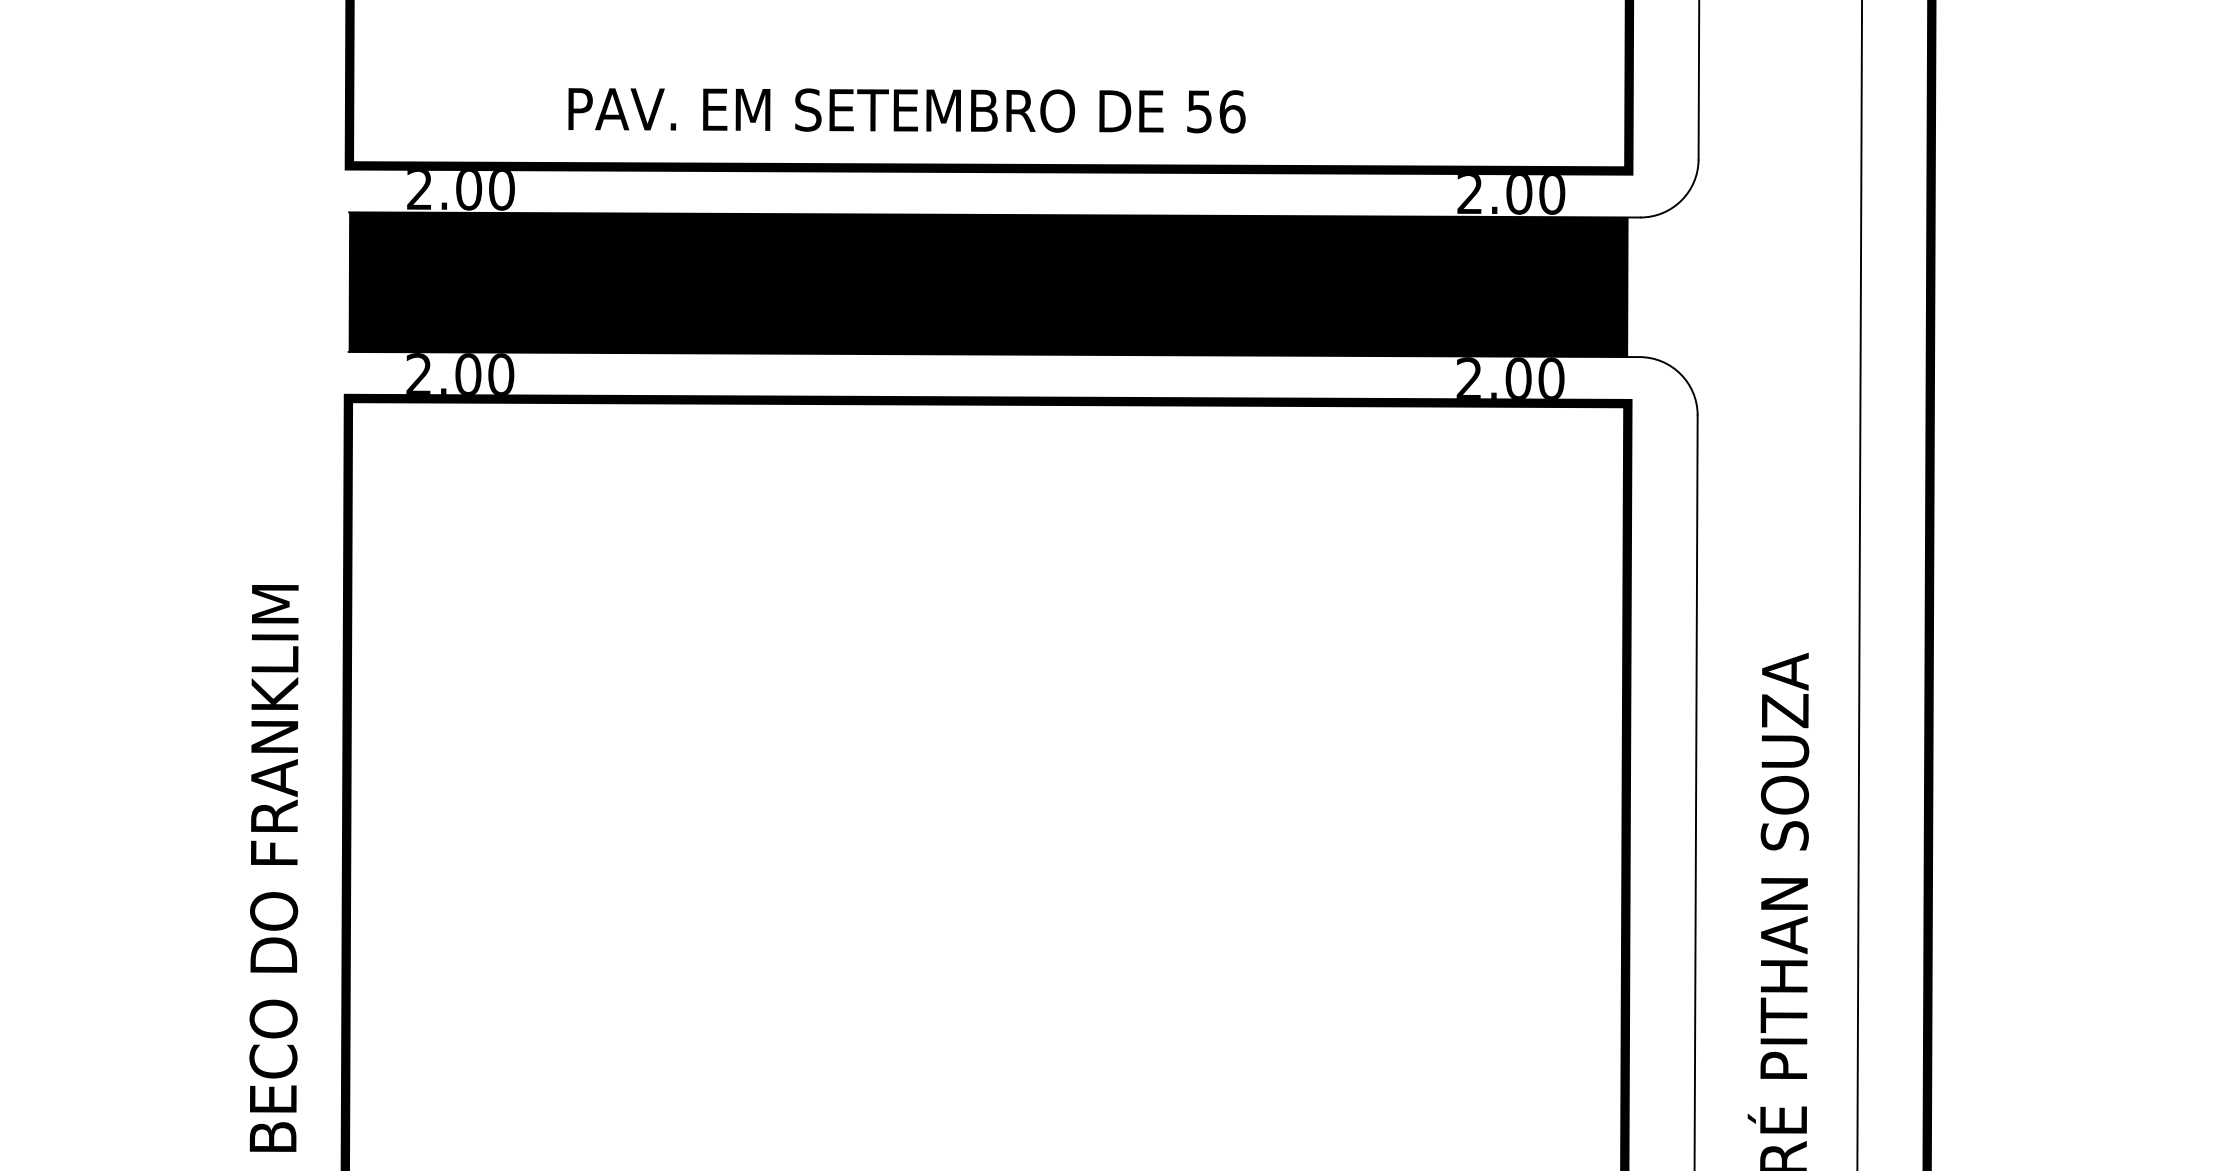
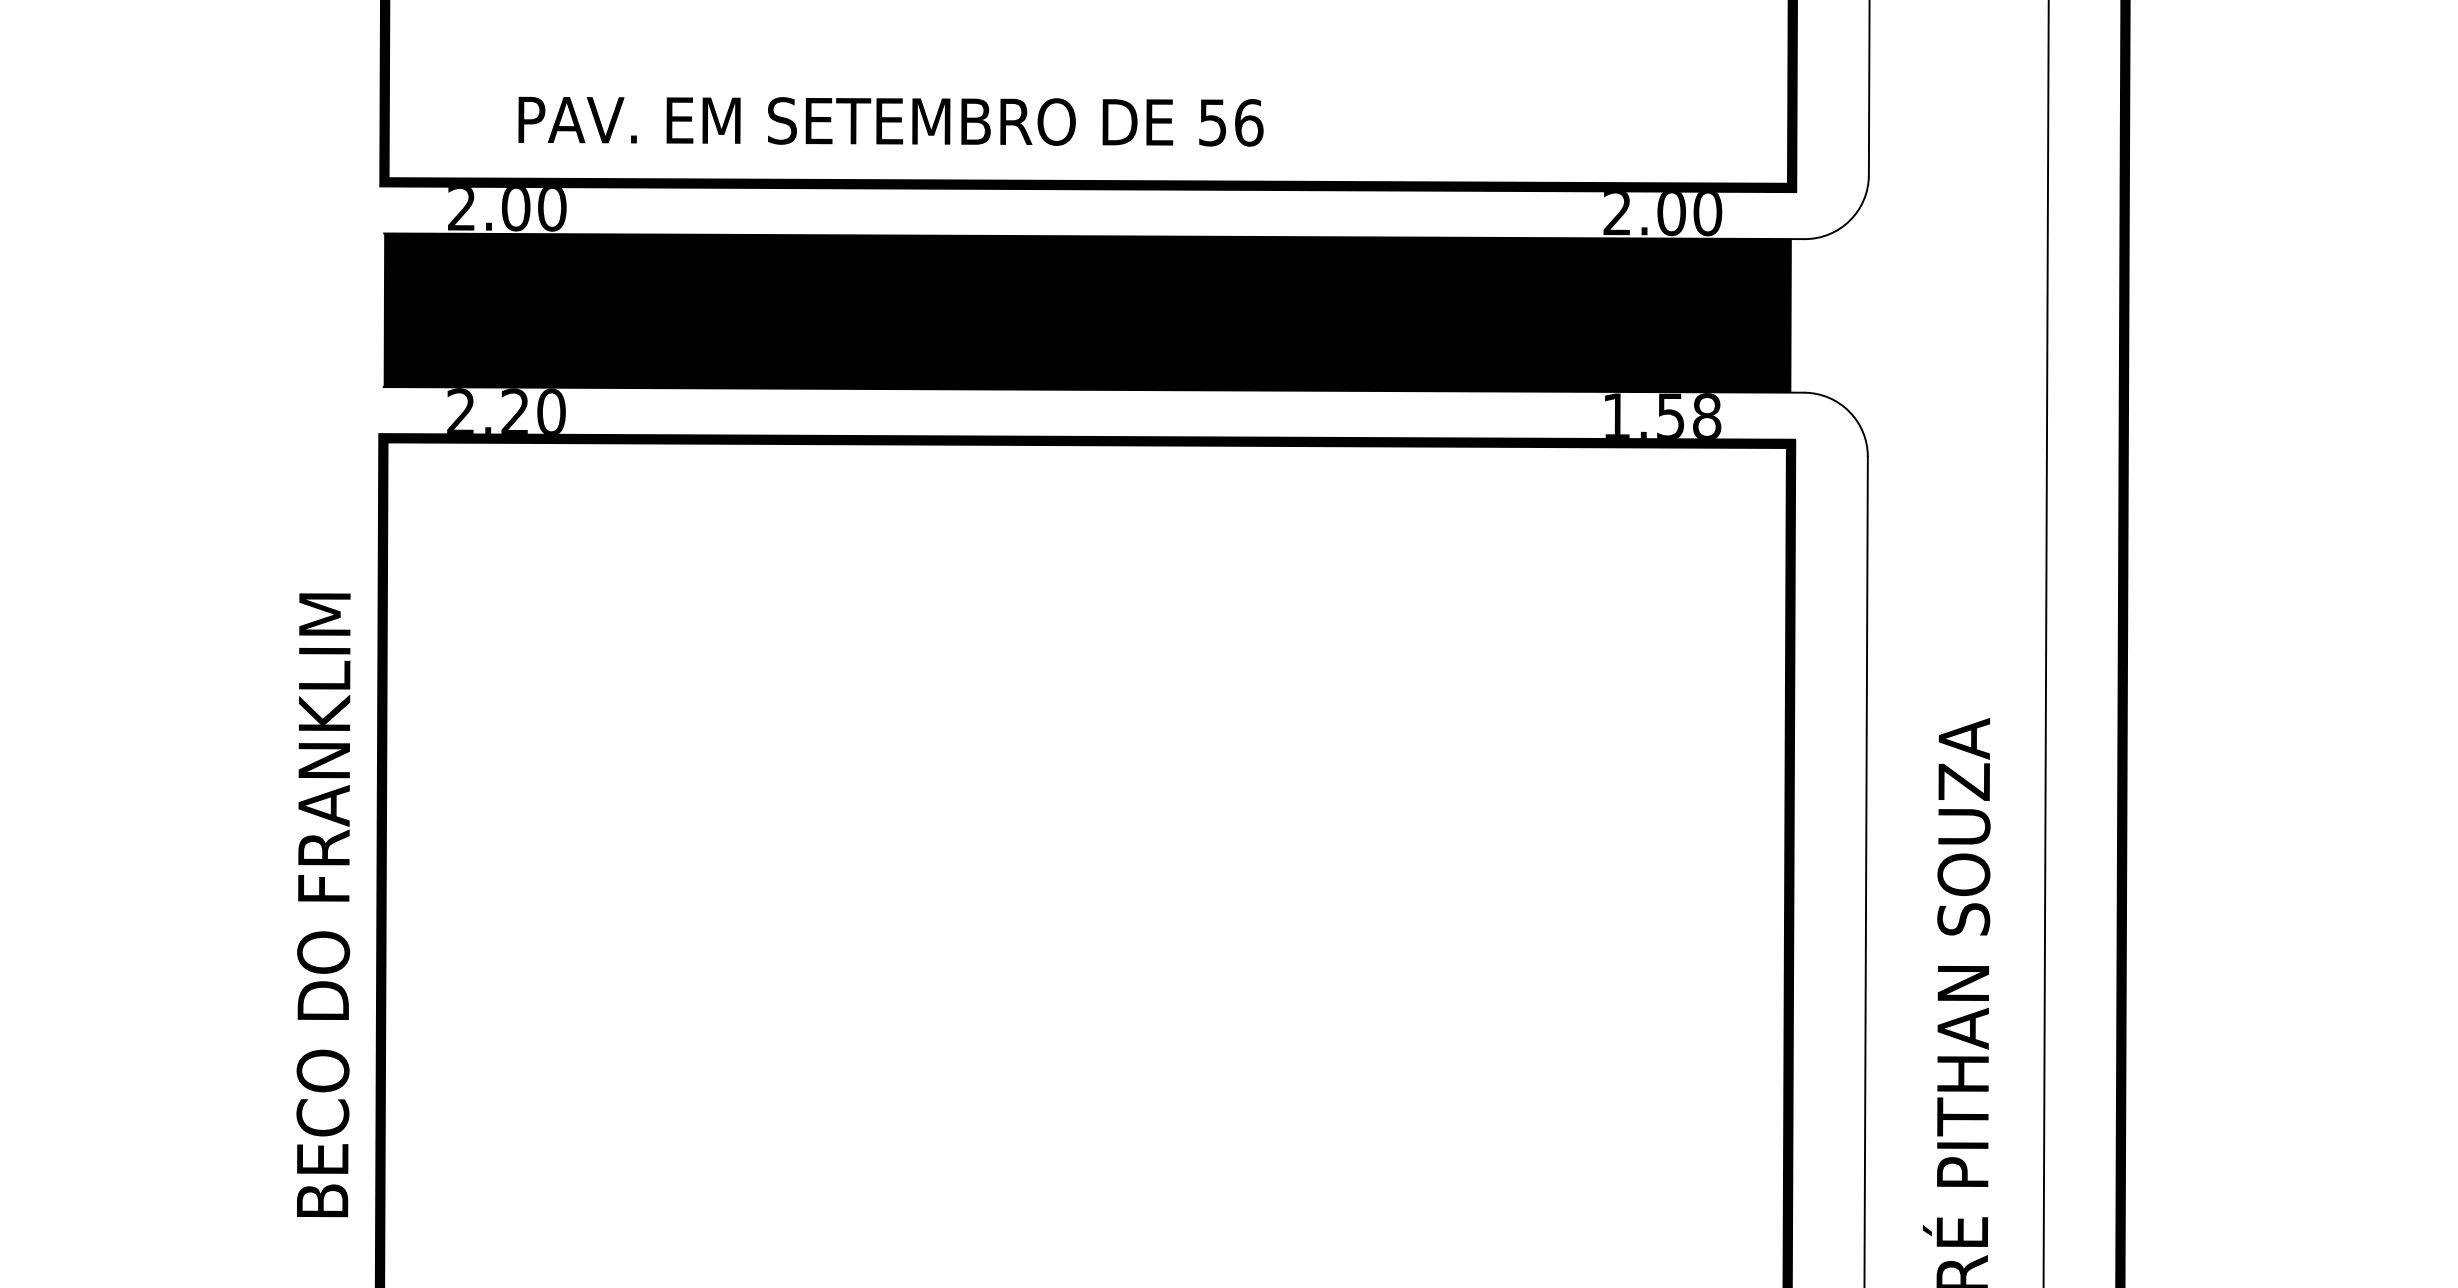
text: (906, 110) -> (890, 121), moved
text: (468, 373) -> (515, 410), 2.00 -> 2.20
text: (1510, 377) -> (1661, 415), 2.00 -> 1.58
text: (273, 868) -> (323, 905), moved

